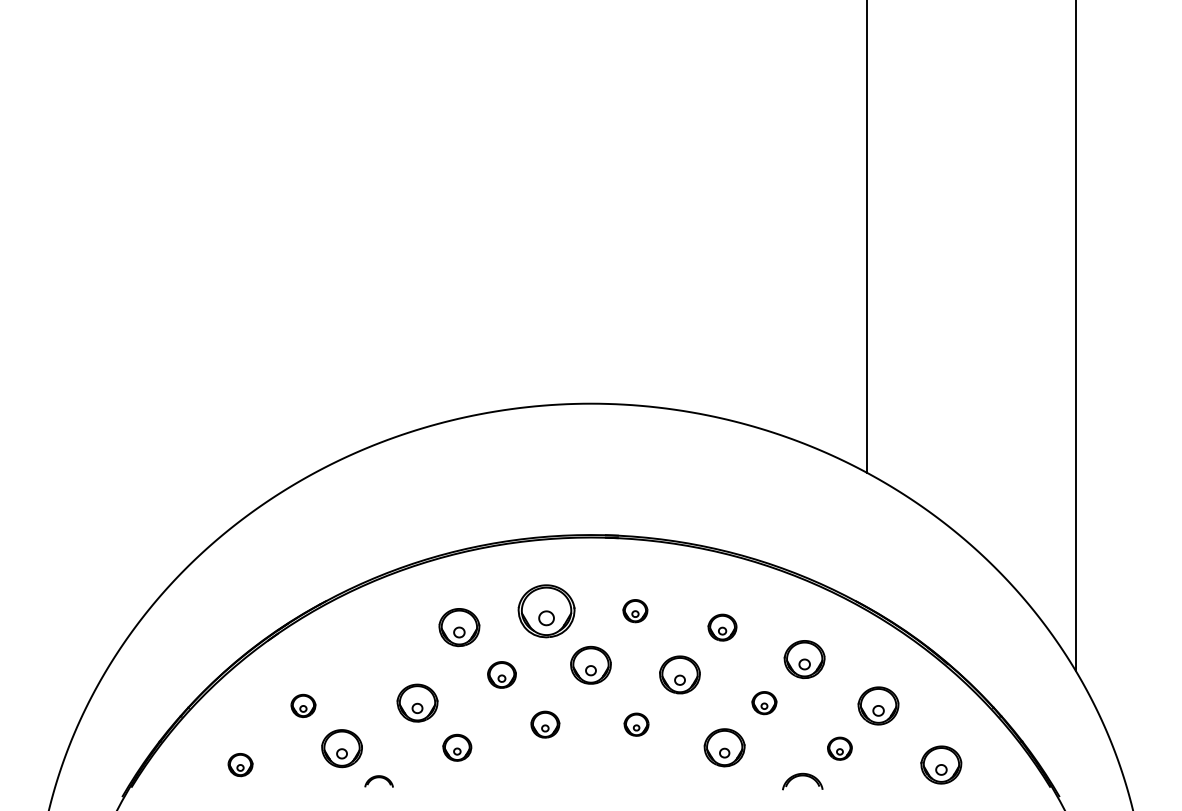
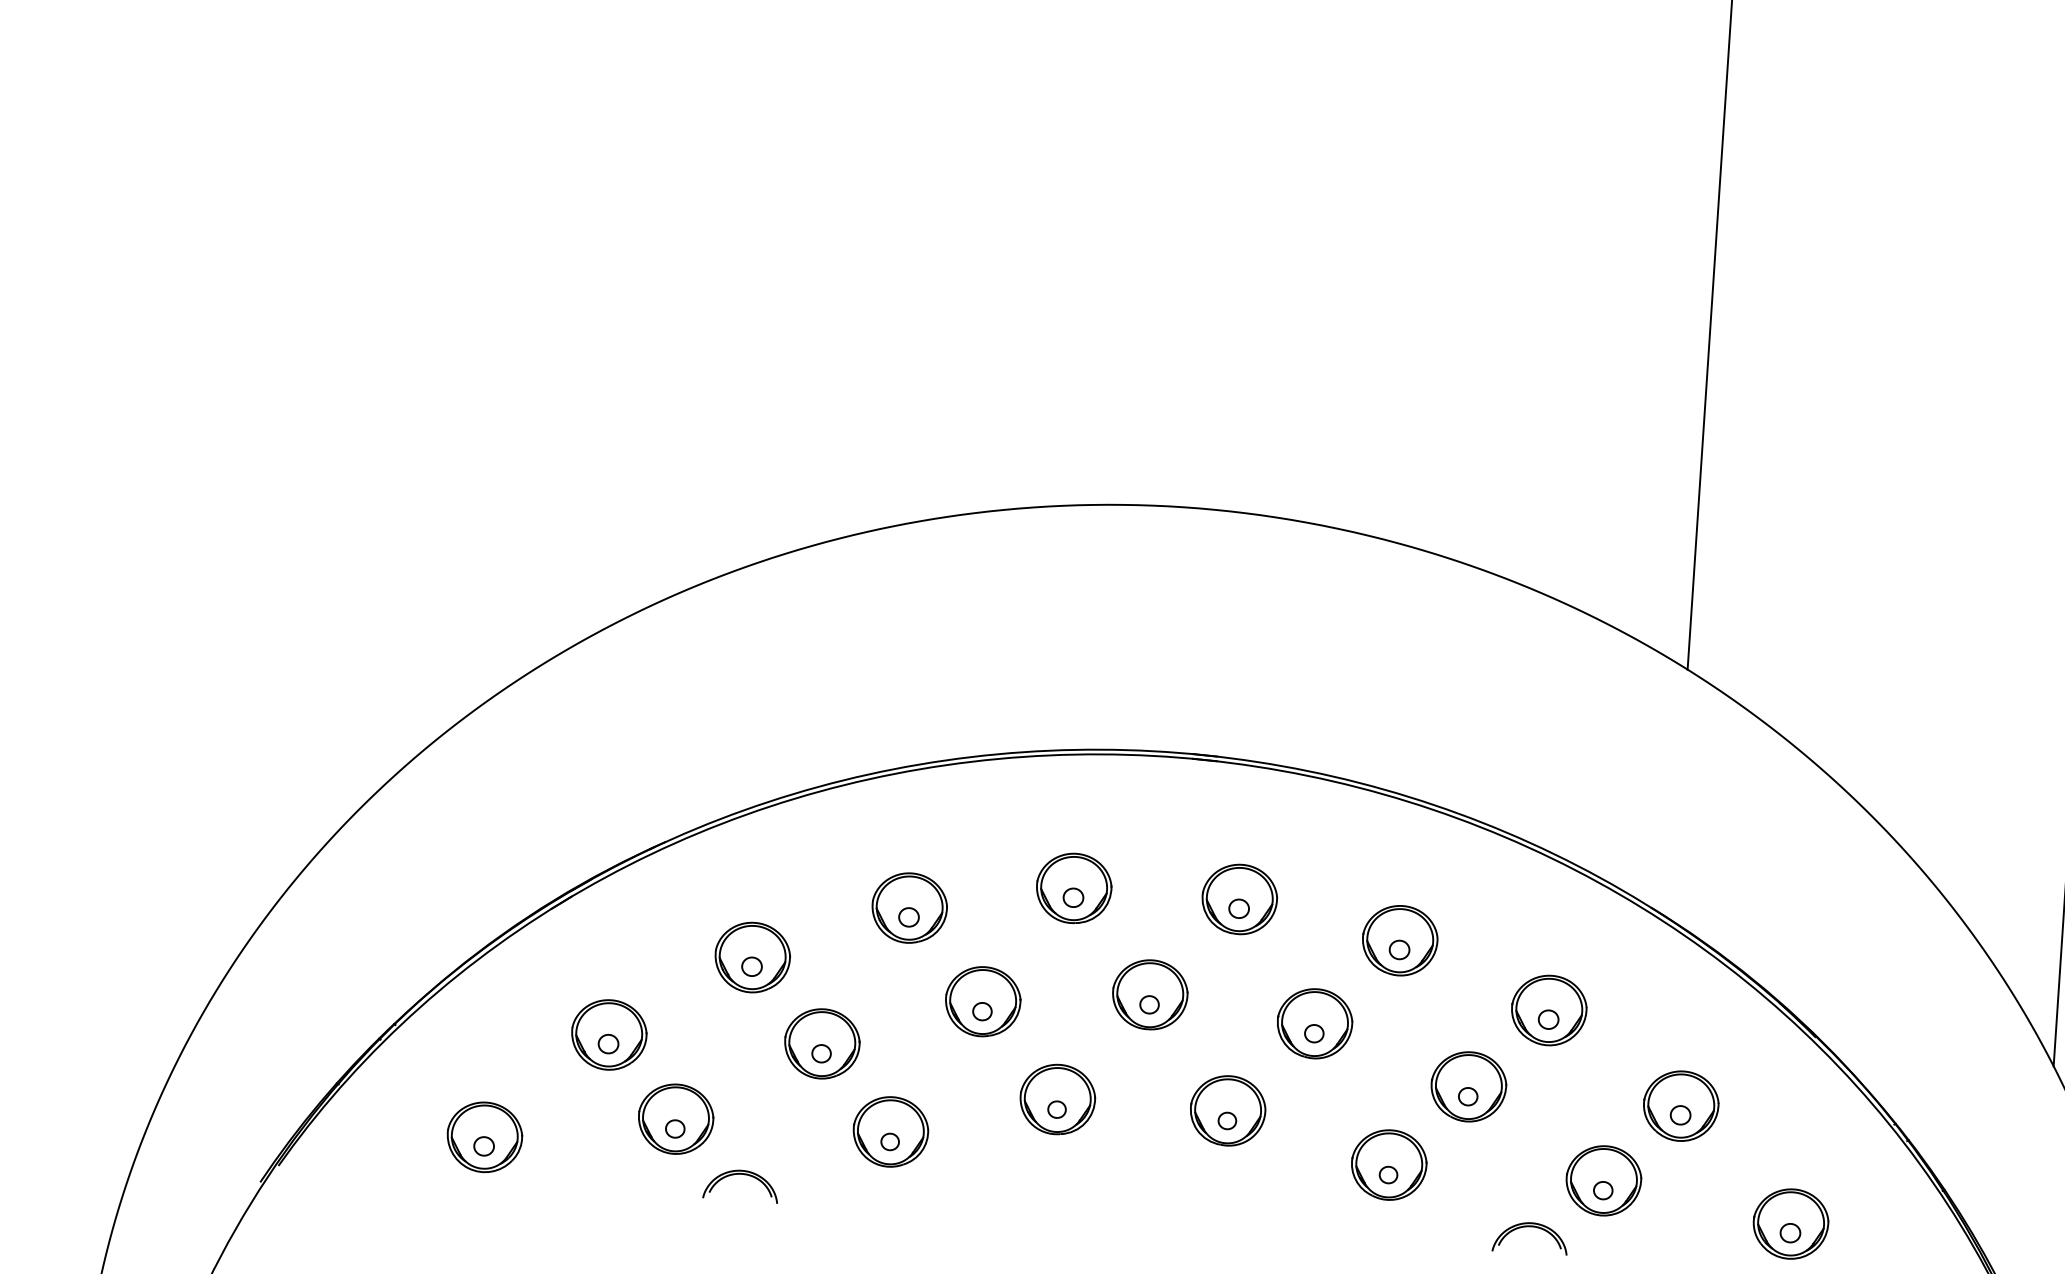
part: (546, 610) -> (1074, 887), size x0.71
part: (635, 610) -> (1239, 898), size x1.67
part: (722, 627) -> (1400, 940), size x1.43
part: (377, 659) -> (753, 957), added
part: (501, 674) -> (982, 1000), size x1.43
part: (764, 702) -> (1469, 1085), size x1.67
part: (303, 705) -> (609, 1034), size x1.67
part: (545, 724) -> (1058, 1099), size x1.43
part: (636, 724) -> (1227, 1110), size x1.67
part: (457, 747) -> (891, 1131), size x1.43
part: (839, 748) -> (1603, 1180), size x1.67
part: (240, 764) -> (484, 1136), size x1.67
part: (378, 781) -> (739, 1185), size x1.43

